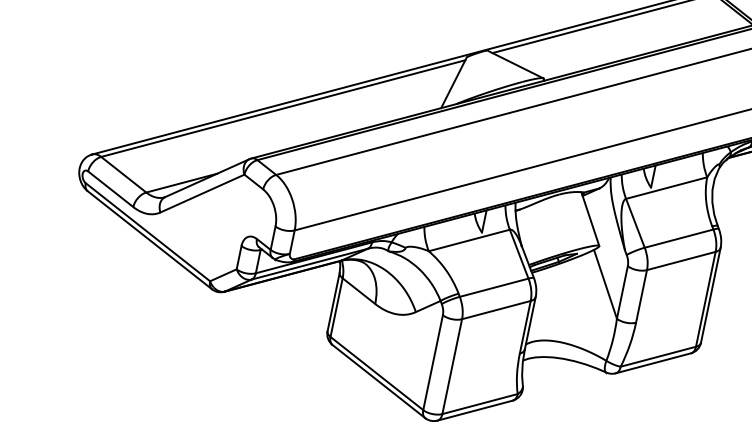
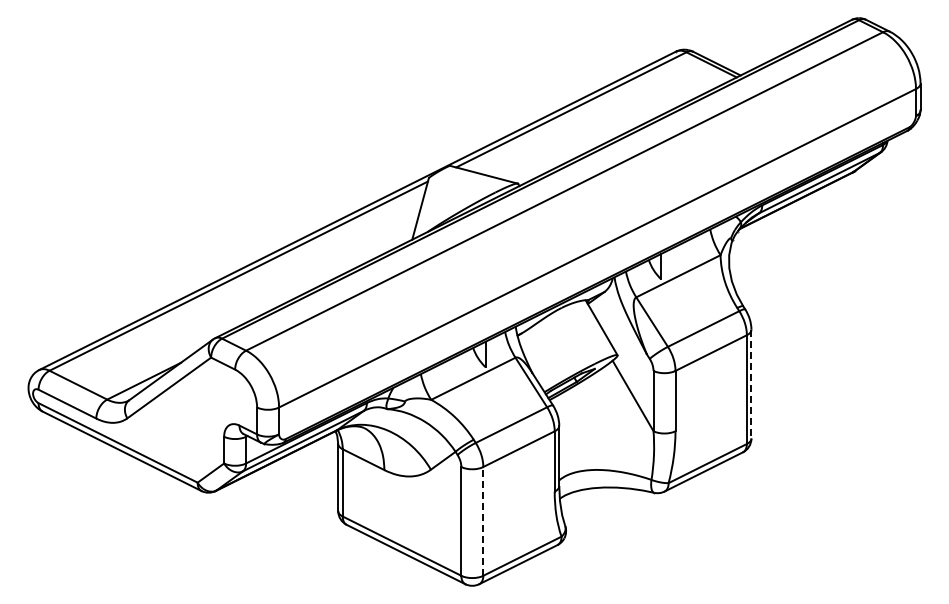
line: (710, 295) -> (751, 384), solid -> dashed
line: (452, 365) -> (483, 520), solid -> dashed

